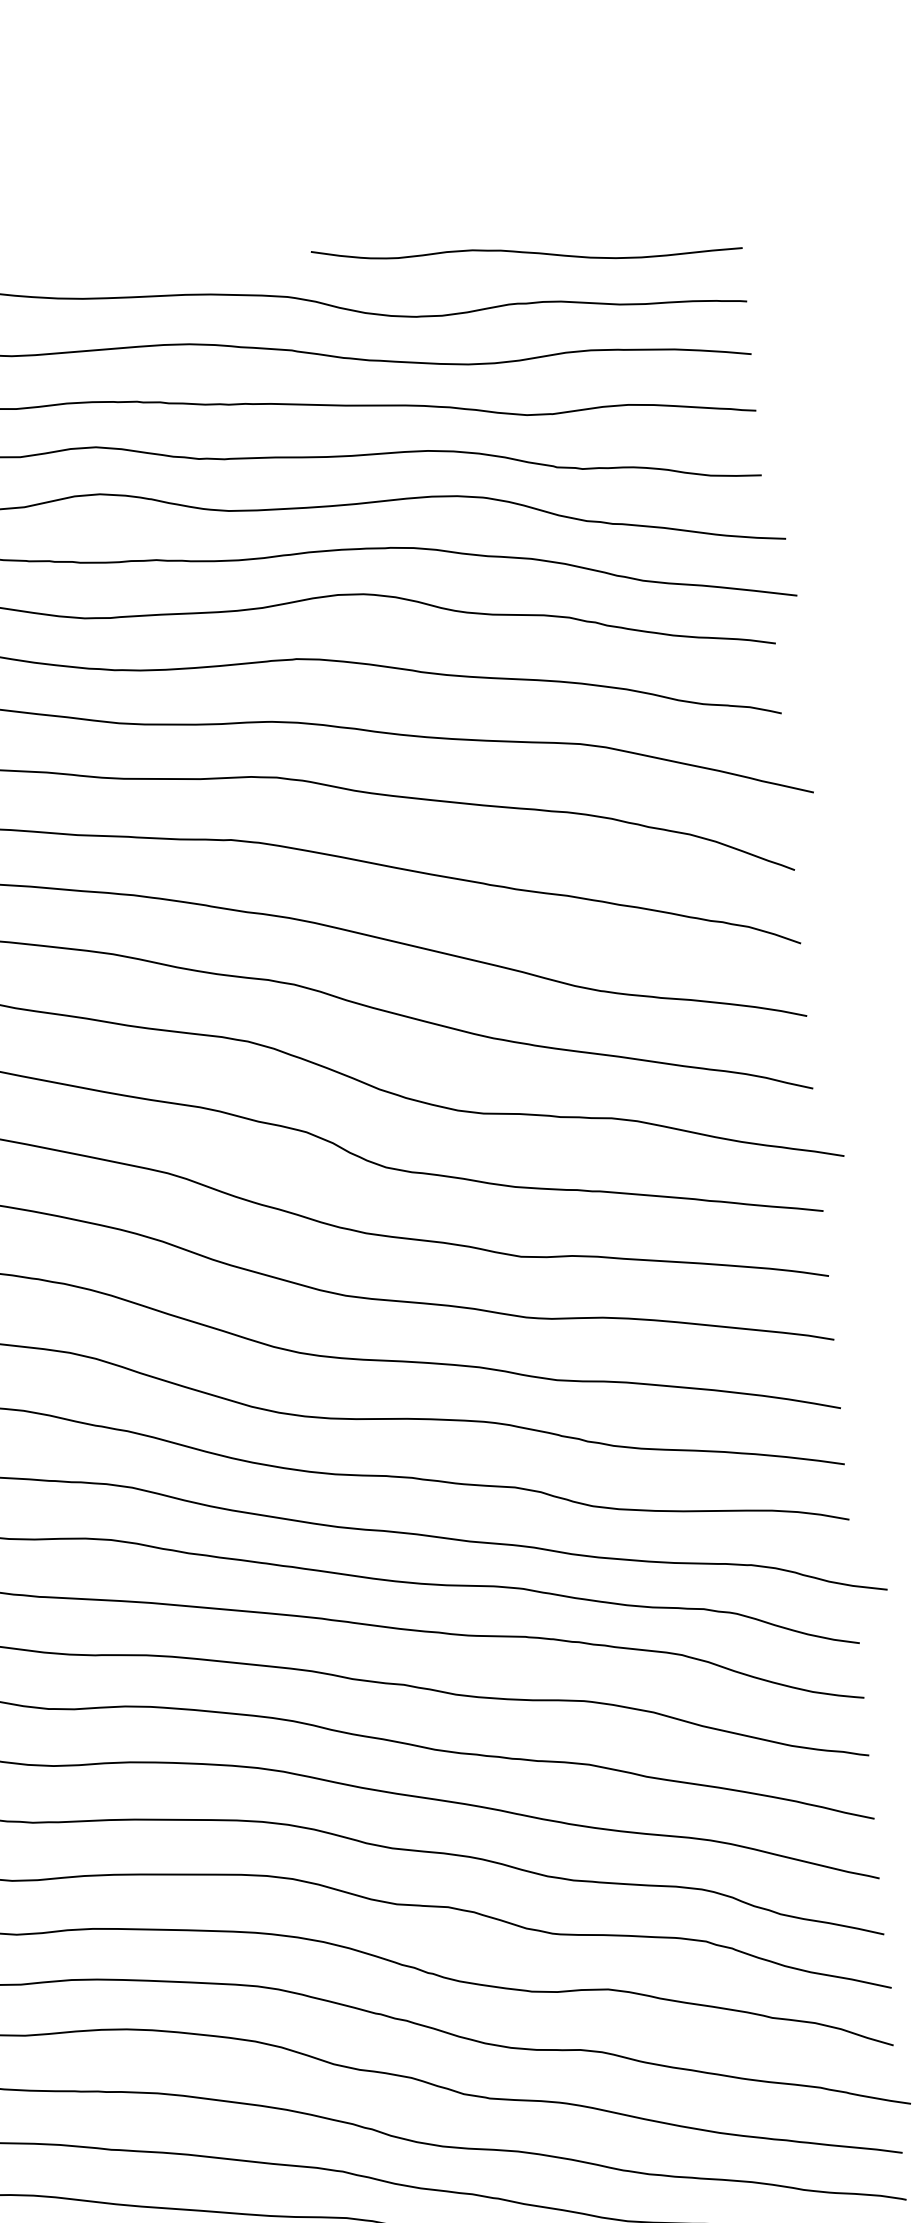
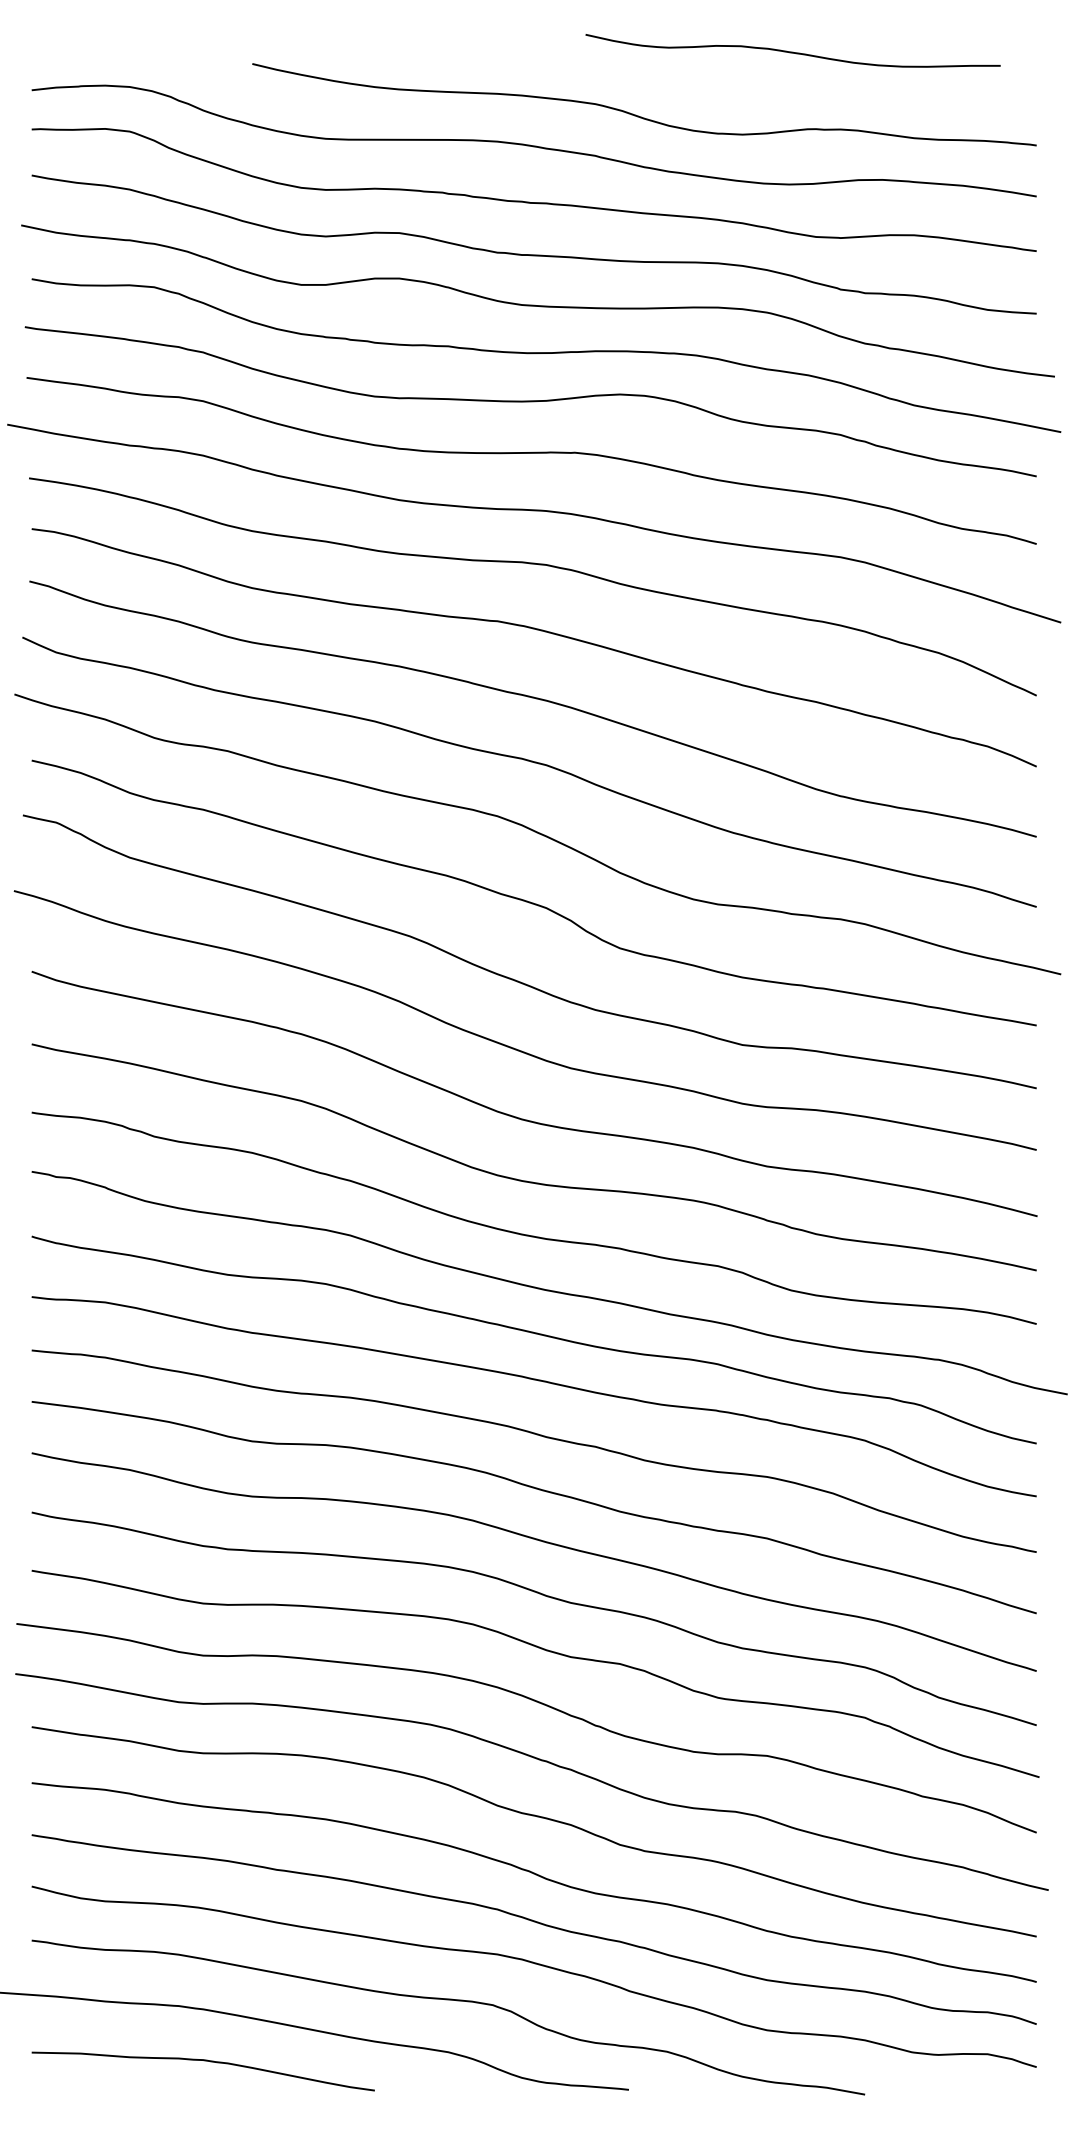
curve: (526, 251) -> (792, 51), moved

